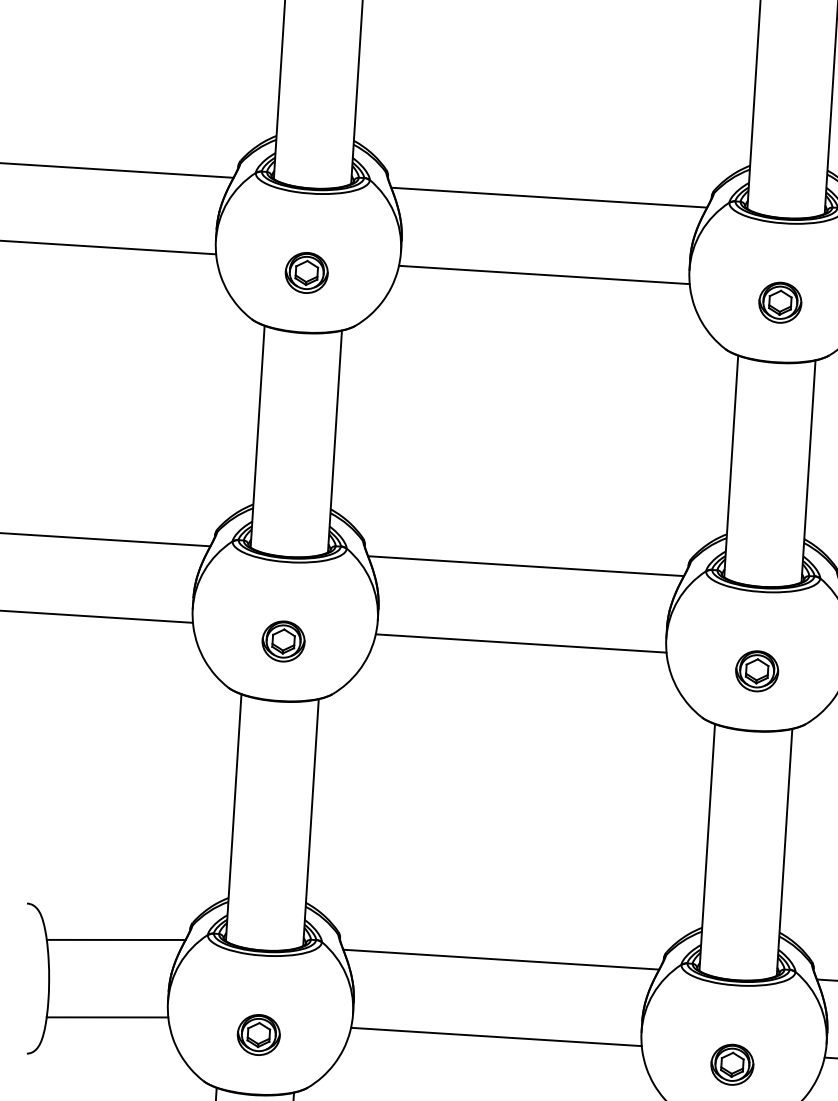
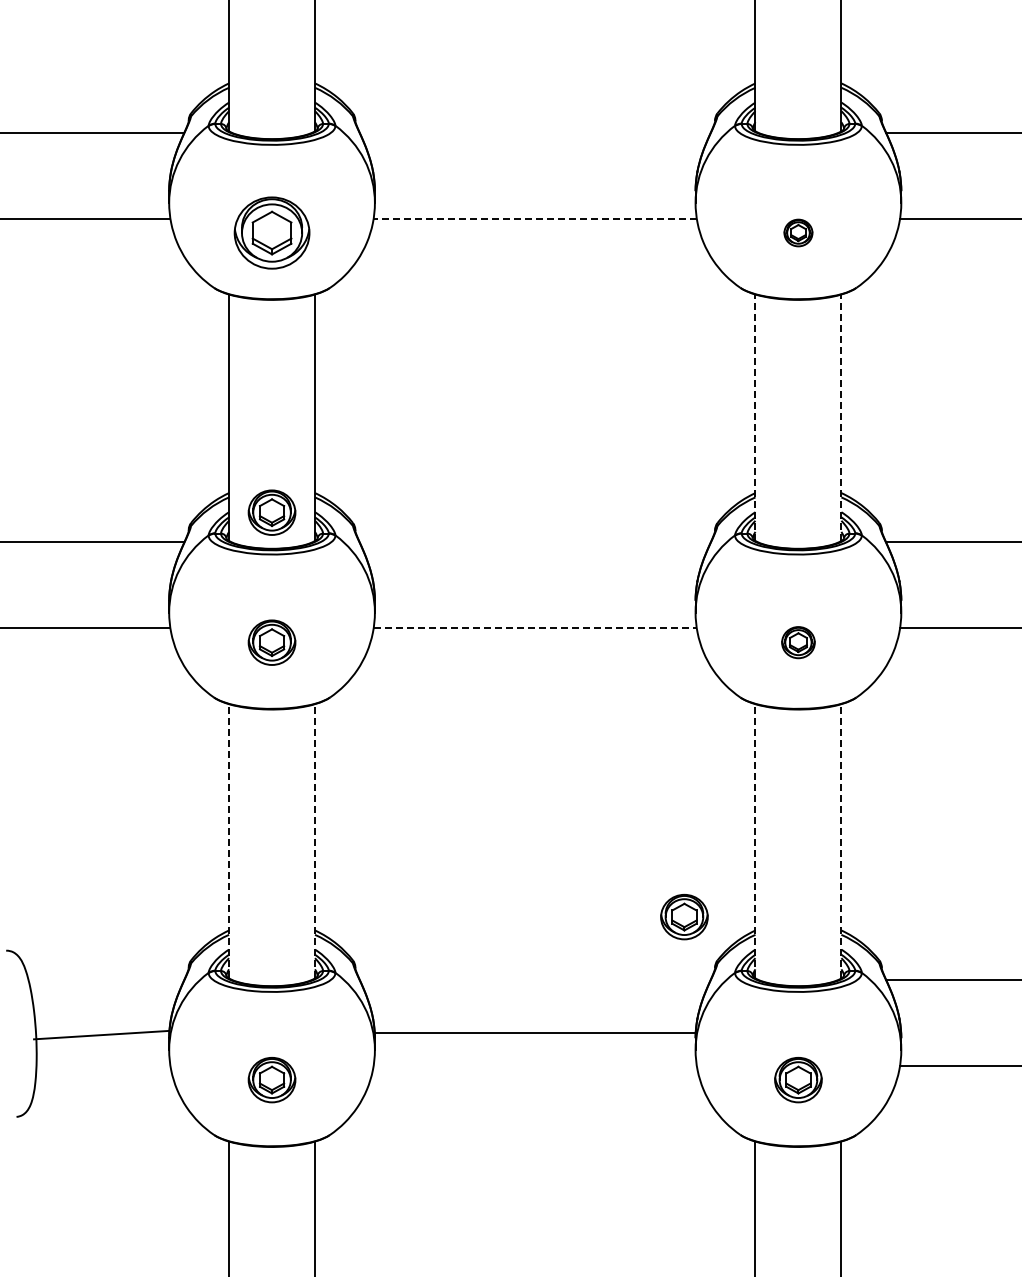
line: (548, 197) -> (534, 132), removed
part: (306, 272) -> (271, 232), size x1.6
line: (544, 274) -> (535, 218), solid -> dashed
part: (780, 302) -> (798, 232), size x0.6
line: (731, 466) -> (755, 417), solid -> dashed
line: (808, 471) -> (841, 417), solid -> dashed
part: (290, 524) -> (271, 512), added
line: (525, 566) -> (534, 542), removed
line: (521, 643) -> (535, 628), solid -> dashed
part: (757, 671) -> (798, 642), size x0.7
line: (234, 817) -> (229, 840), solid -> dashed
line: (311, 821) -> (315, 840), solid -> dashed
line: (707, 846) -> (755, 840), solid -> dashed
line: (784, 851) -> (841, 840), solid -> dashed
part: (639, 912) -> (684, 917), added
line: (116, 939) -> (107, 984), removed
line: (500, 959) -> (534, 979), removed
line: (107, 1016) -> (101, 1034), moved
line: (495, 1036) -> (534, 1032), moved

